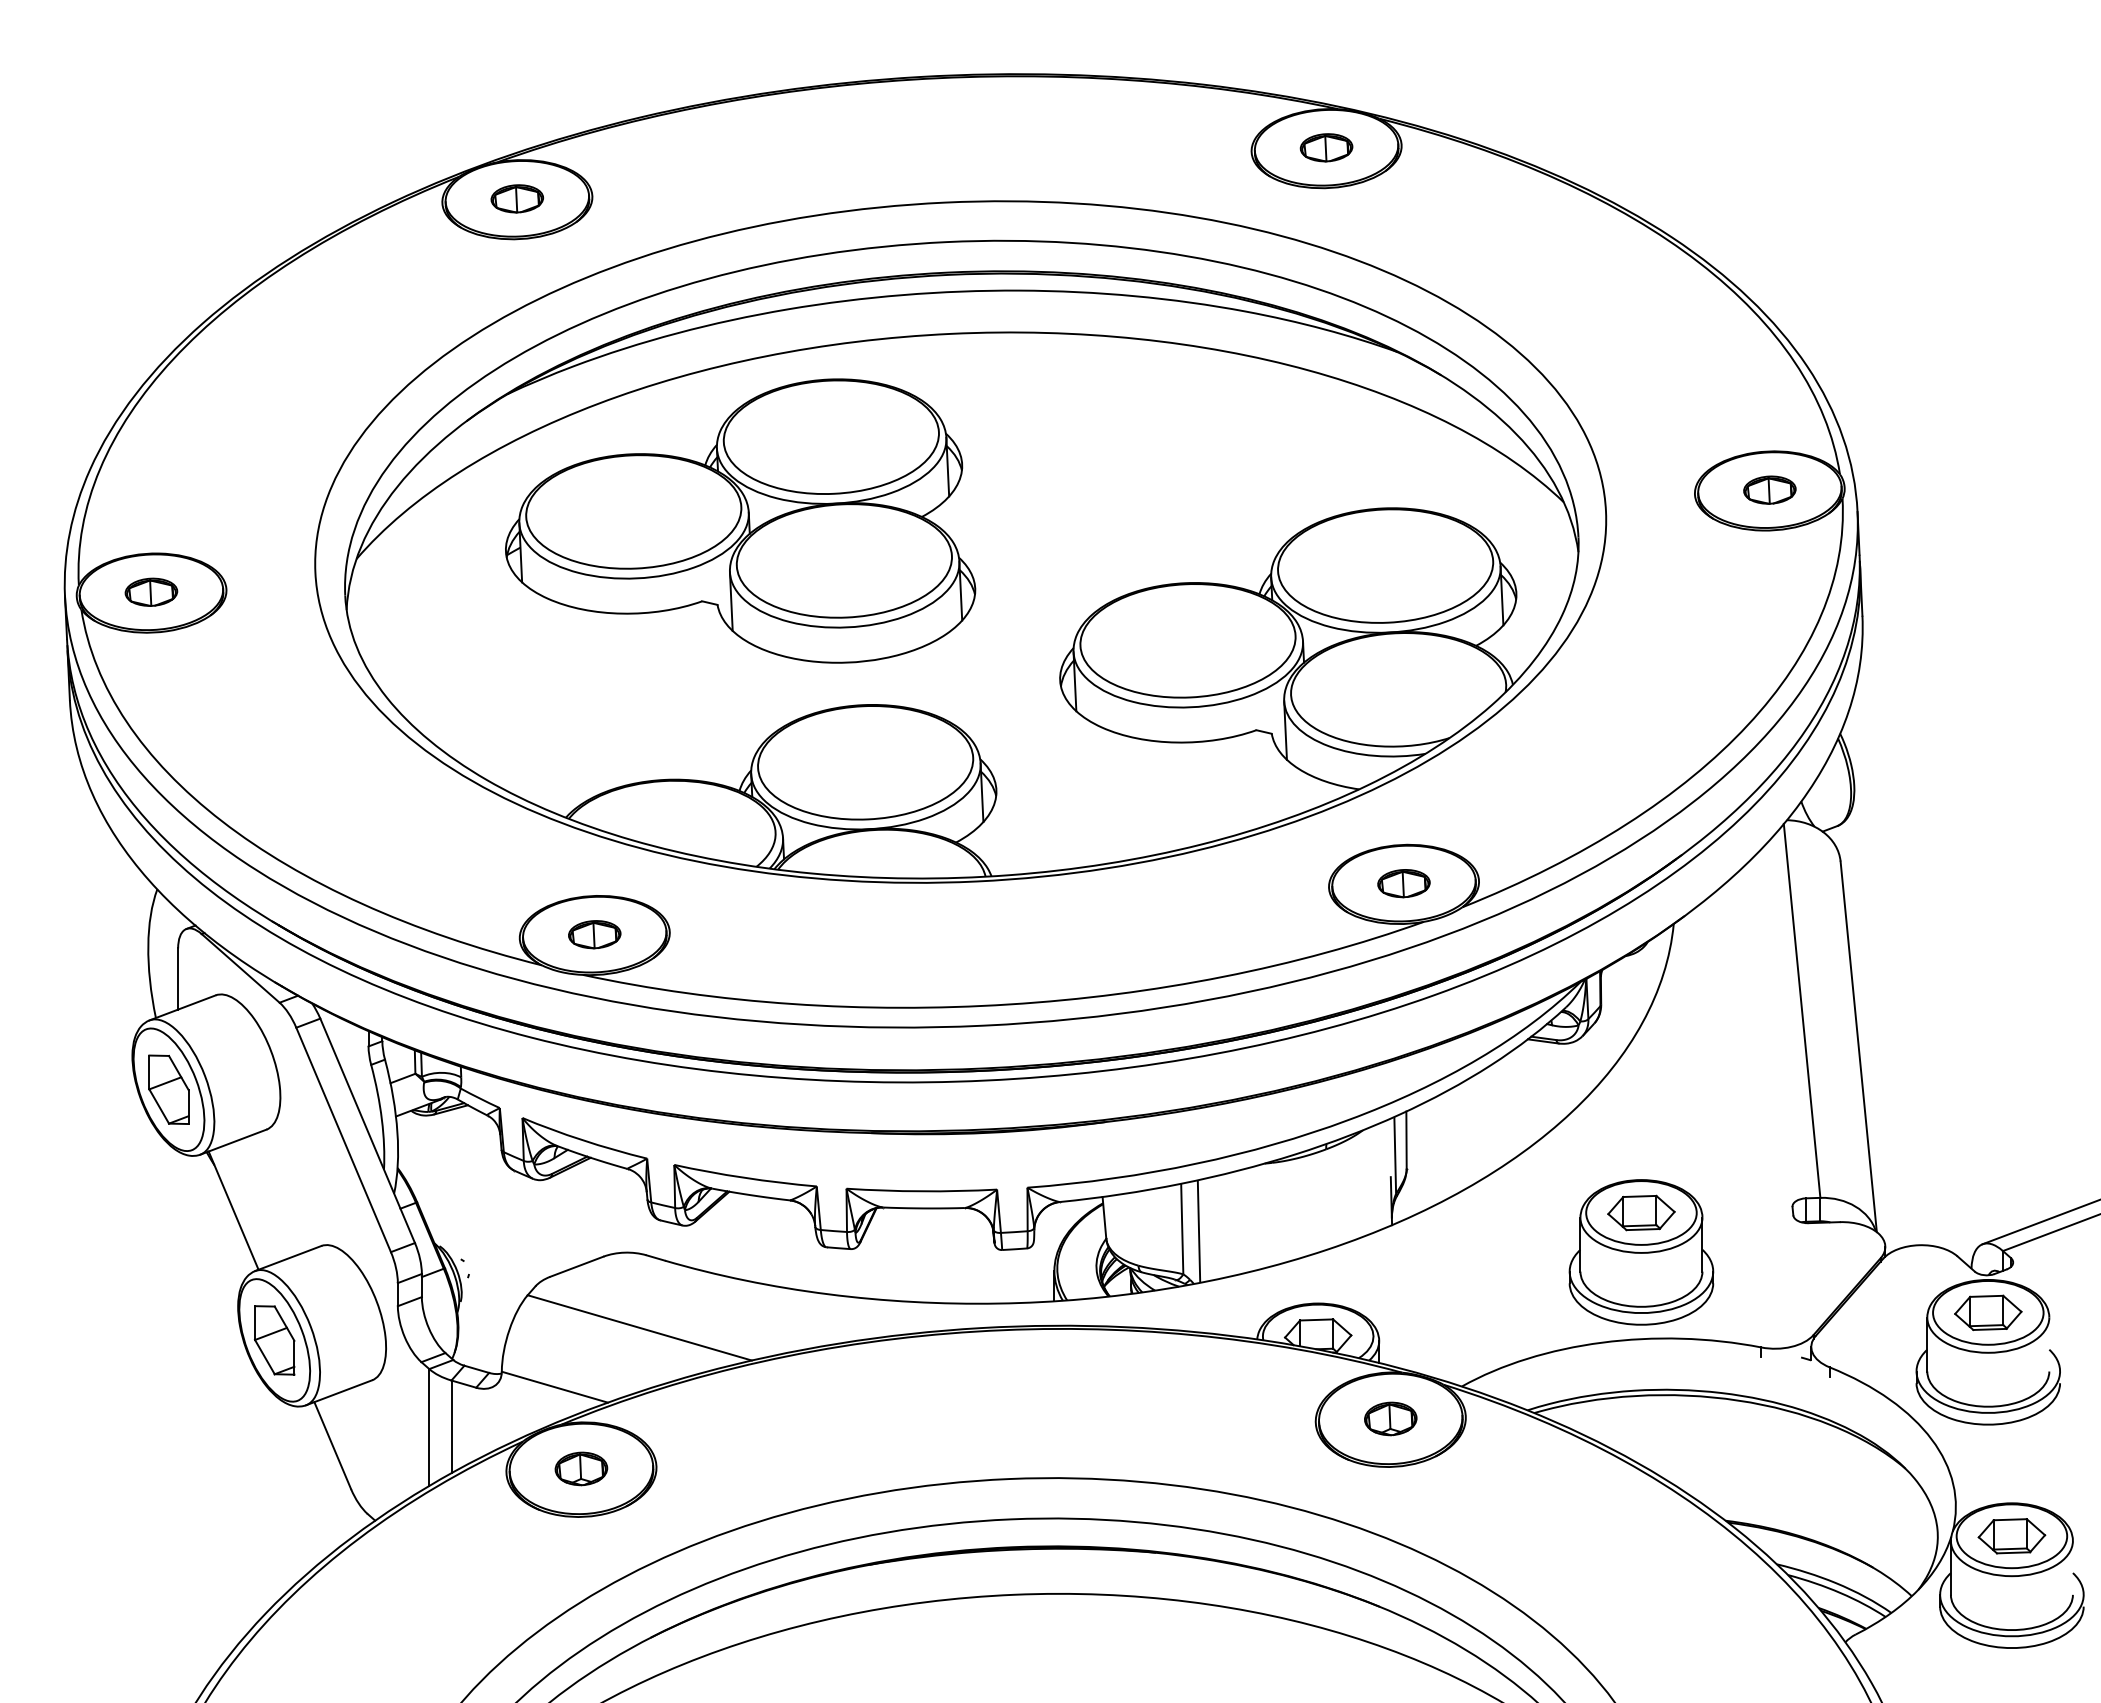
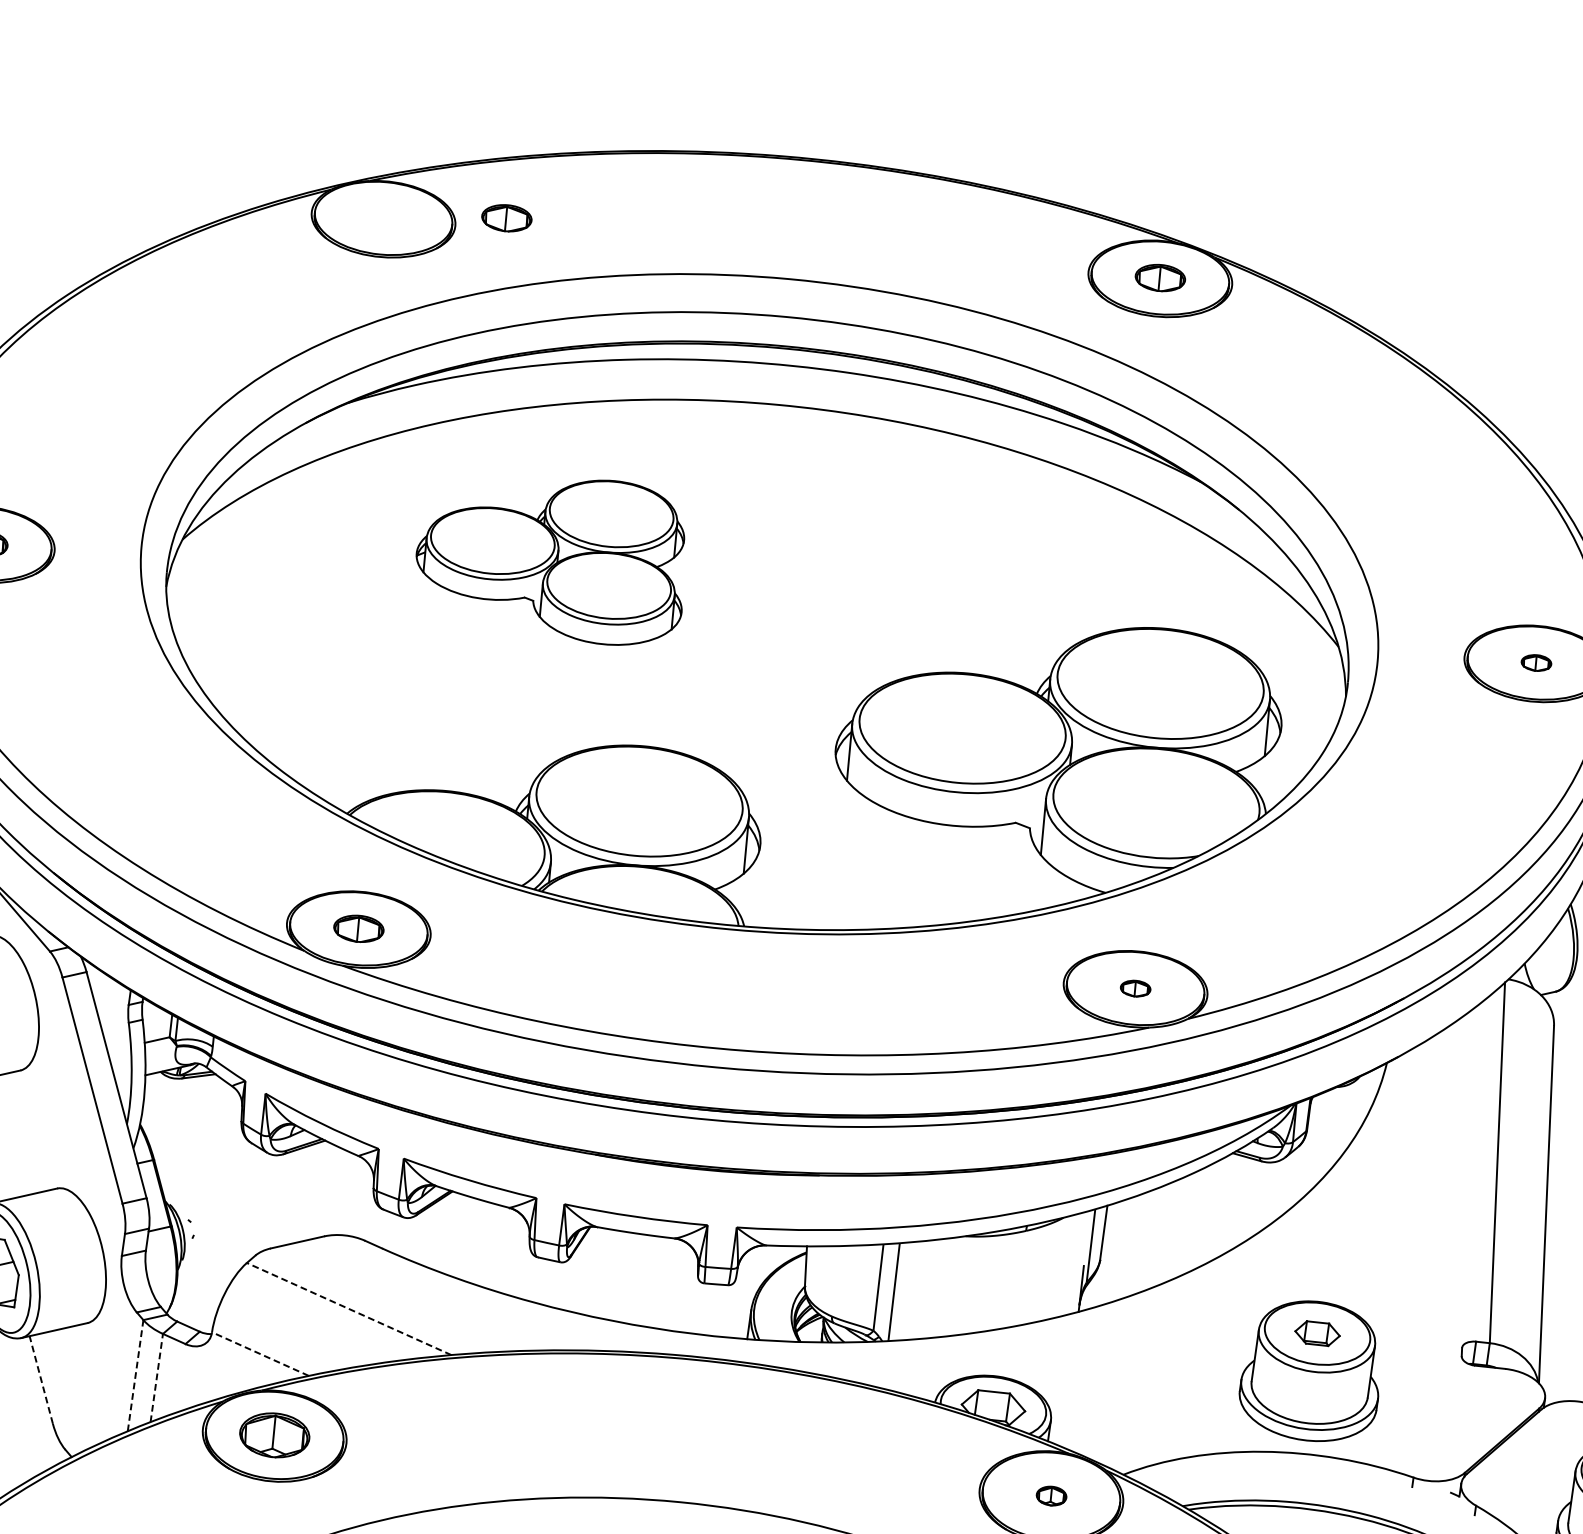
part: (516, 198) -> (506, 217), moved
part: (1769, 489) -> (1536, 662), size x0.6
part: (740, 520) -> (552, 554), size x0.6
part: (1403, 883) -> (1135, 988), size x0.6
part: (1641, 1212) -> (1317, 1333), size x0.7
line: (639, 1327) -> (348, 1308), solid -> dashed
line: (554, 1387) -> (260, 1354), solid -> dashed
part: (1390, 1418) -> (1051, 1495), size x0.6
line: (429, 1426) -> (135, 1374), solid -> dashed
line: (451, 1426) -> (156, 1377), solid -> dashed
line: (332, 1445) -> (41, 1379), solid -> dashed
part: (581, 1468) -> (274, 1435), size x1.4

